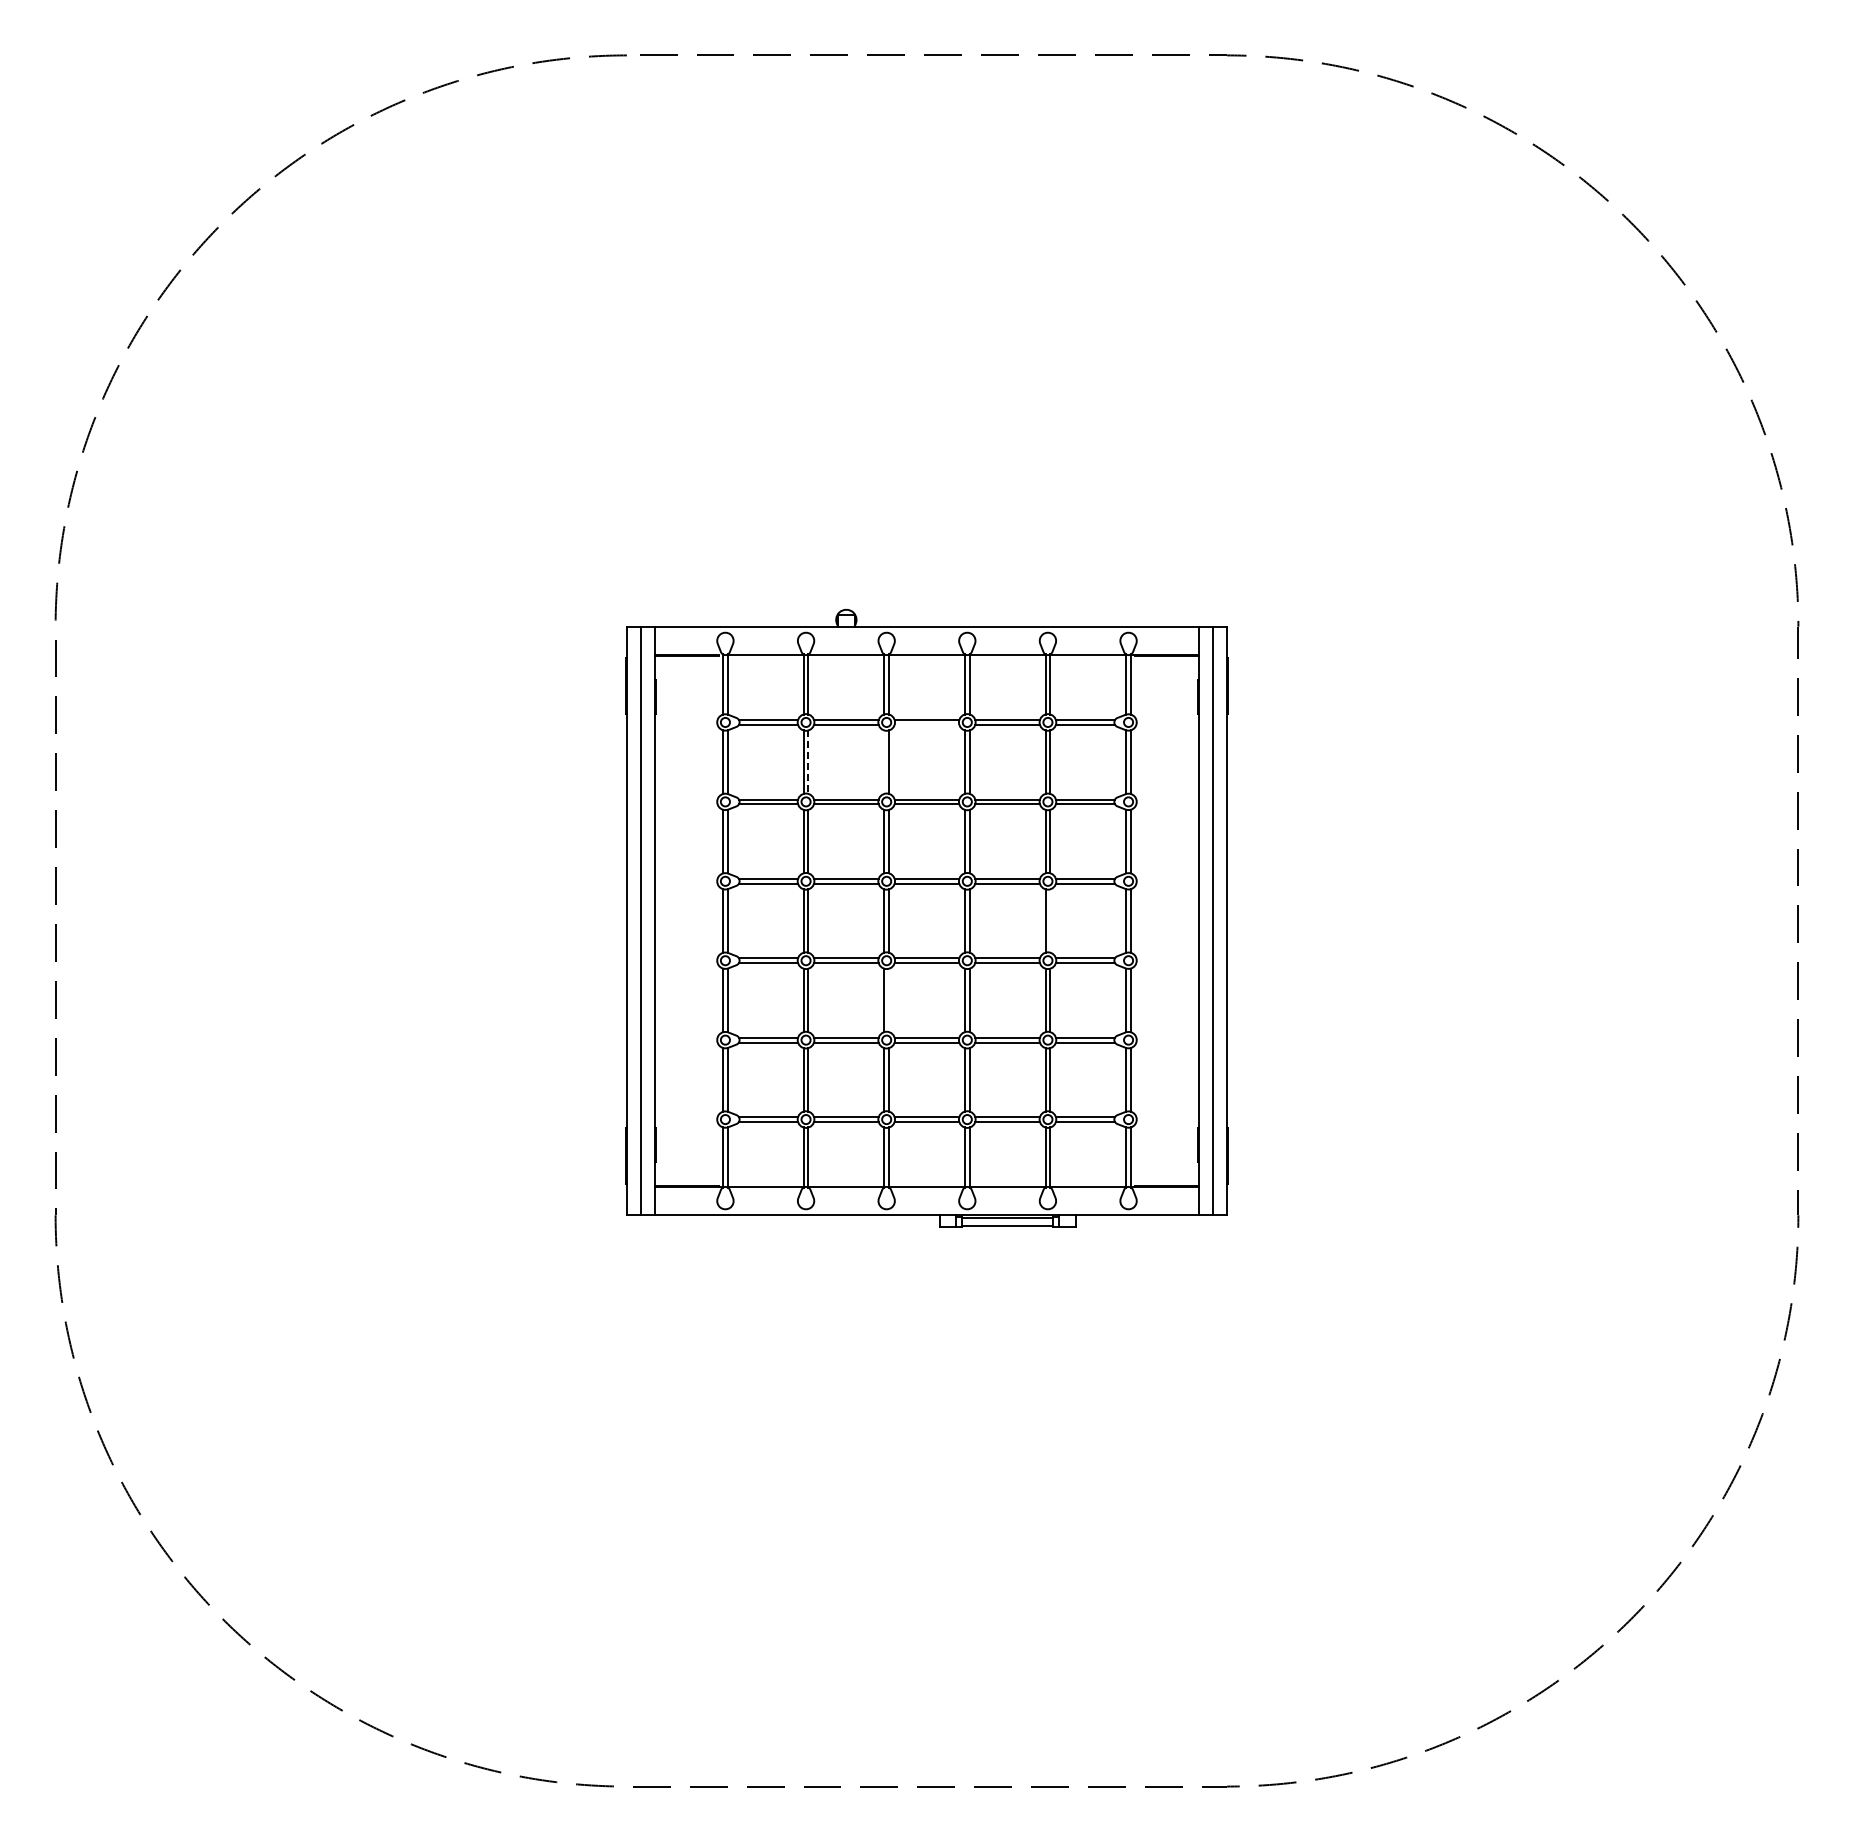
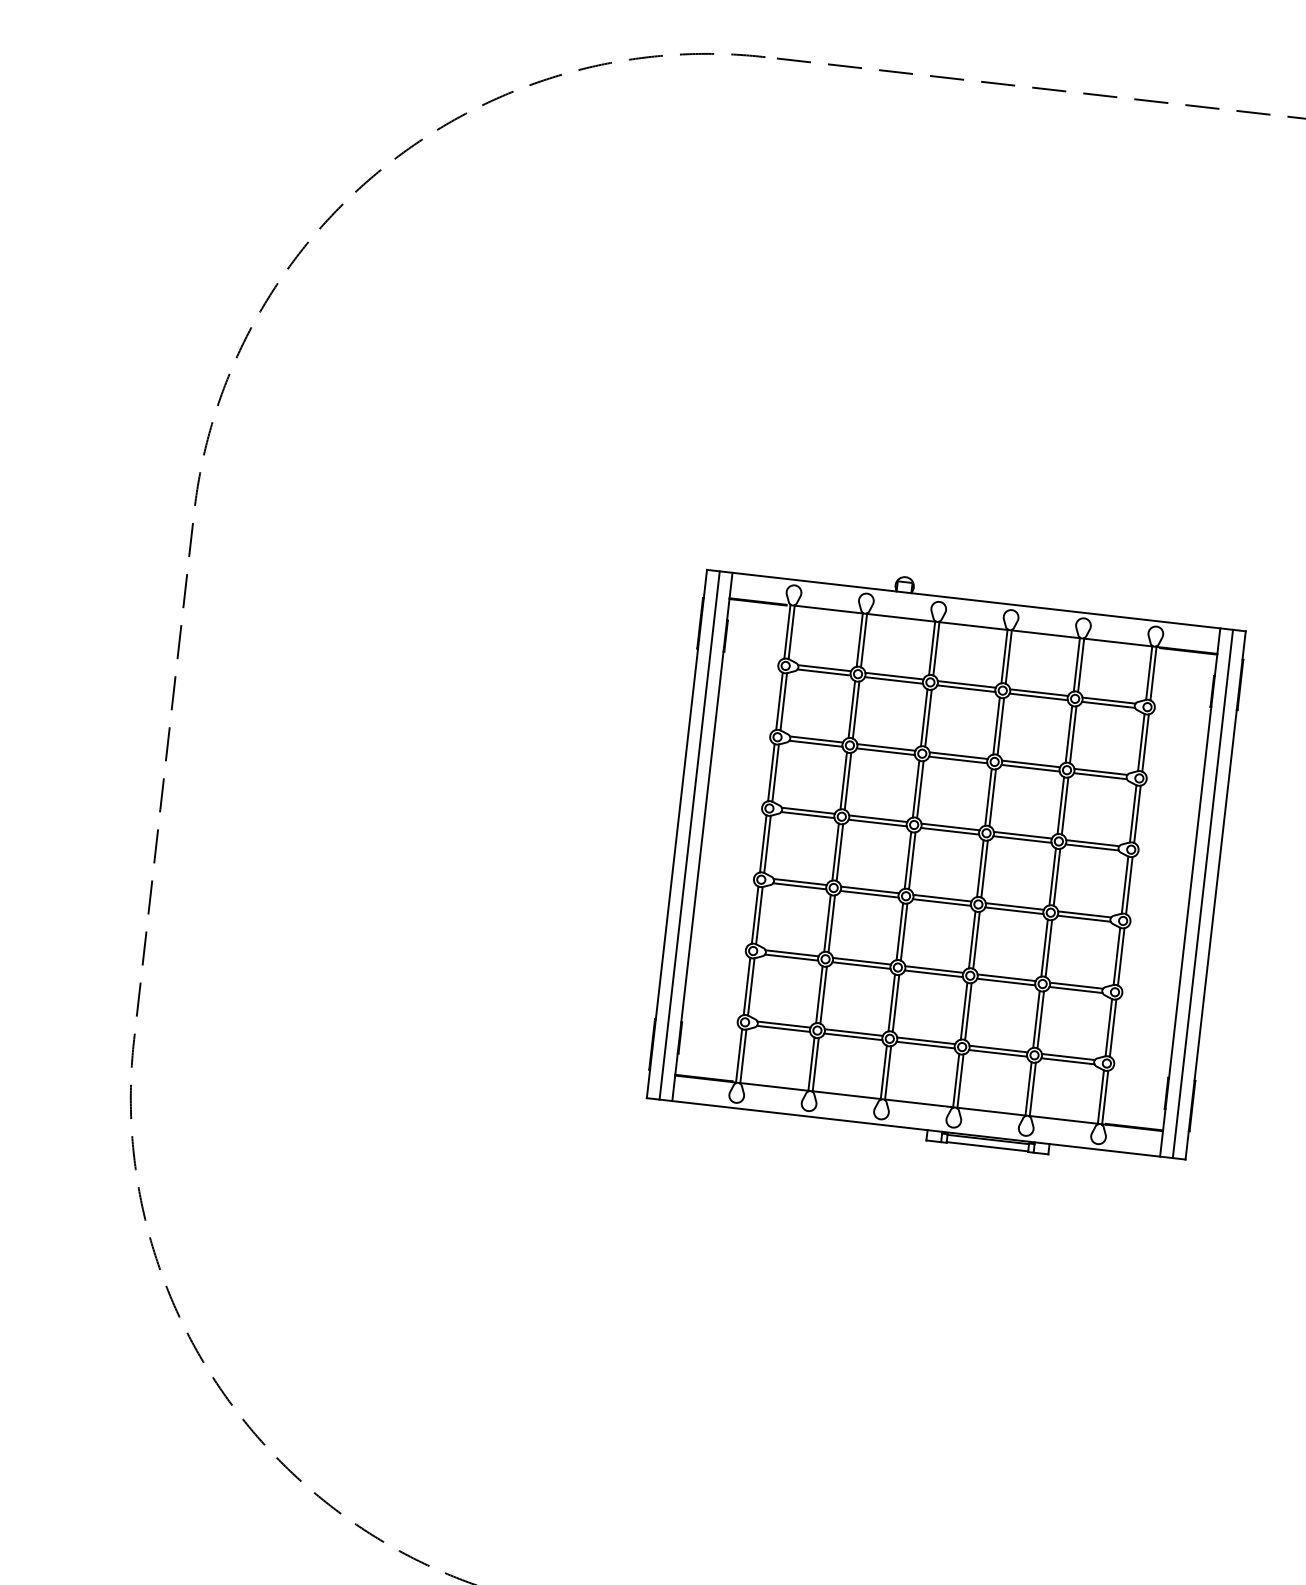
line: (926, 724) -> (965, 688), added
line: (884, 761) -> (924, 717), added
line: (808, 762) -> (856, 710), dashed -> solid
line: (1050, 920) -> (1057, 876), added
line: (889, 1000) -> (904, 932), added

